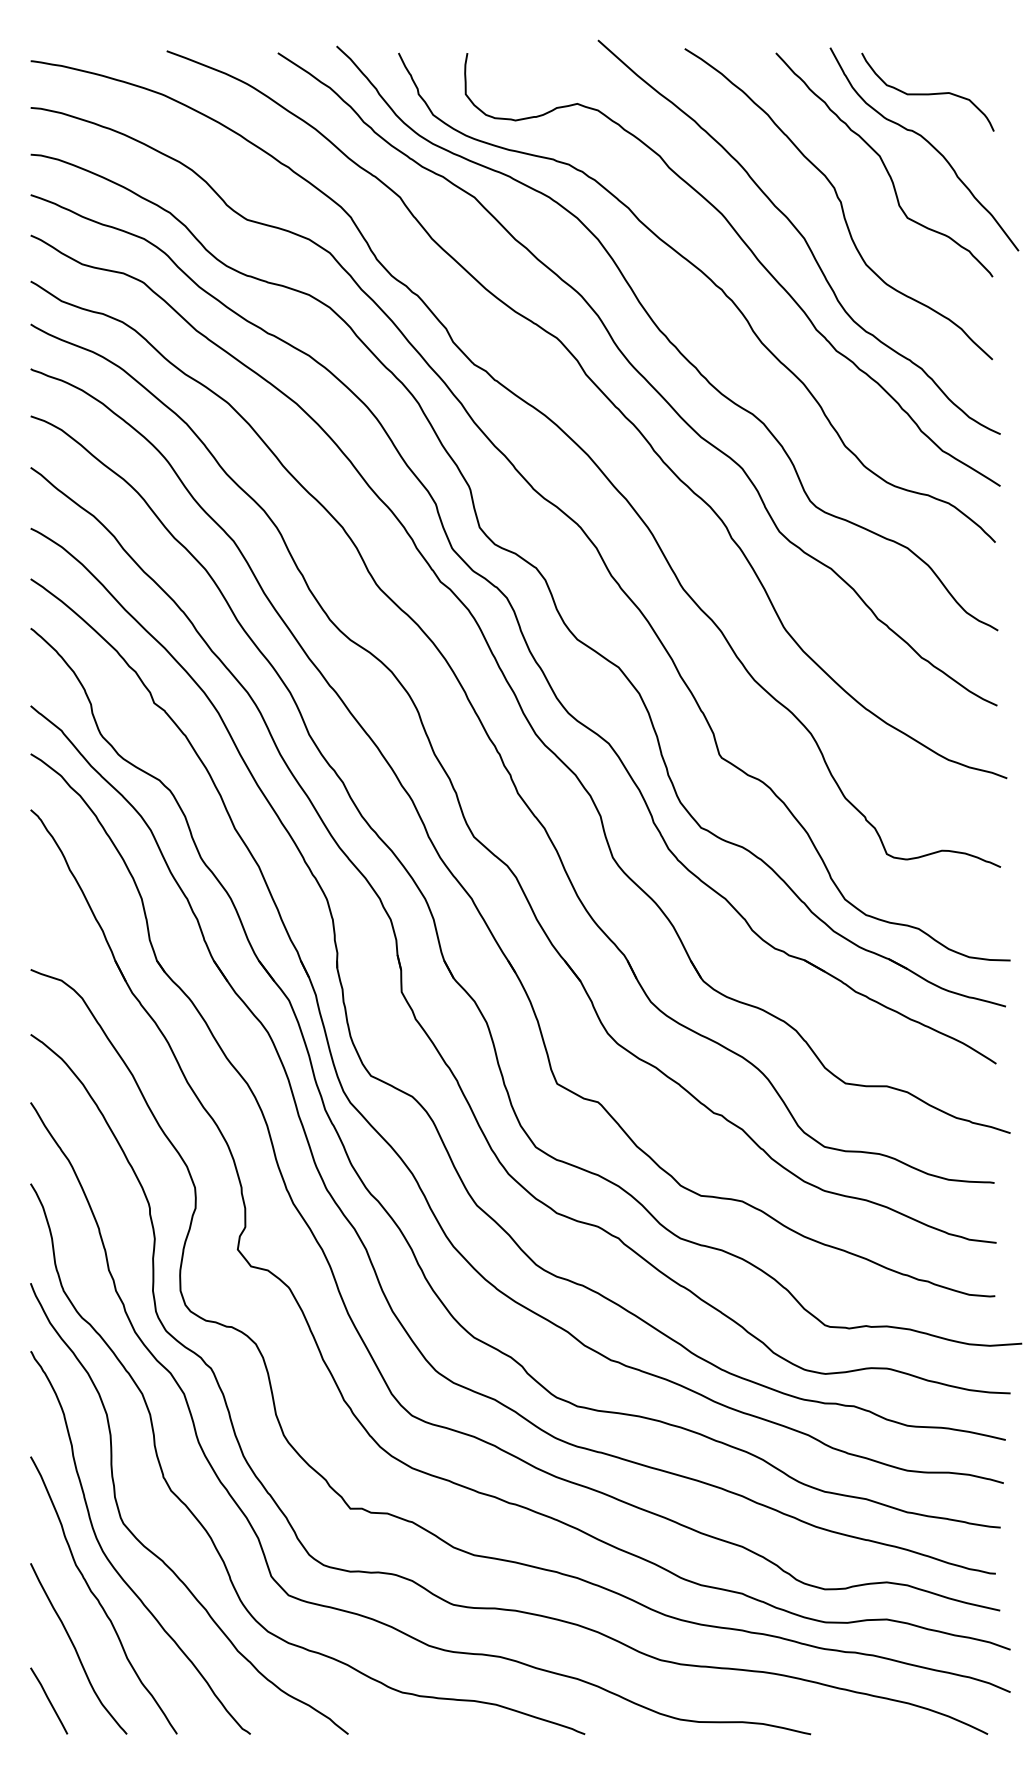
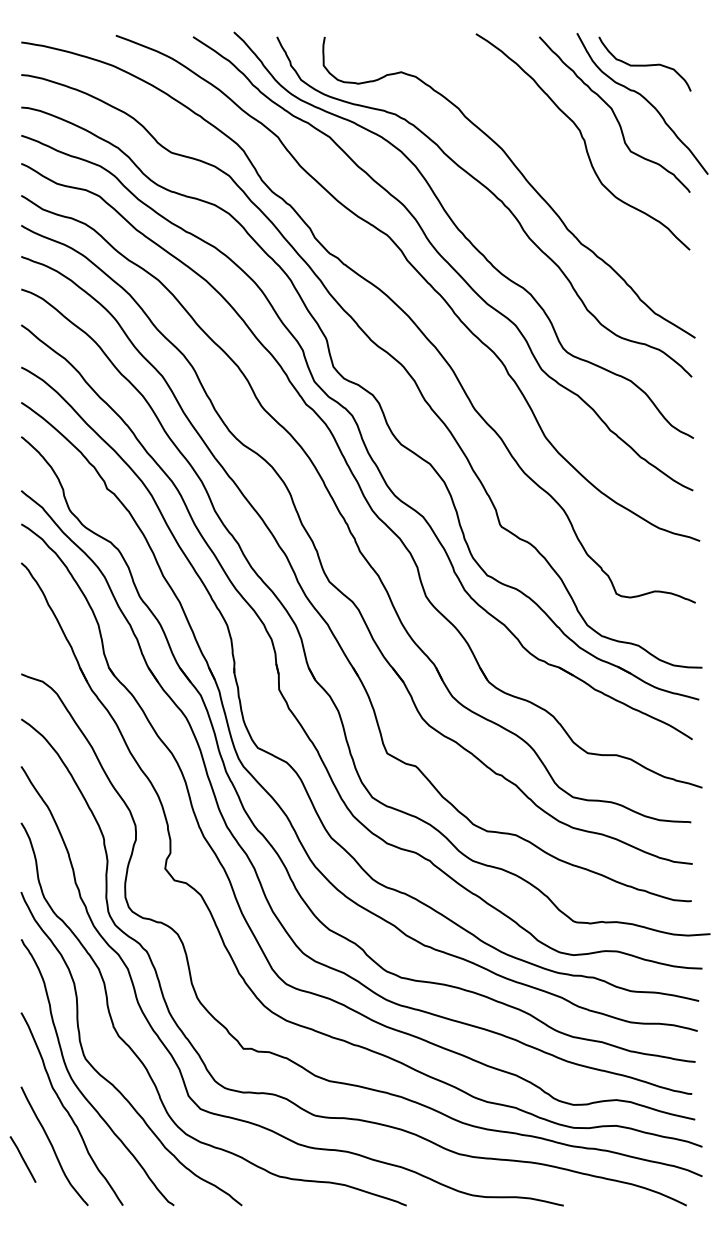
curve: (799, 235) -> (555, 163), removed
line: (48, 1700) -> (22, 1159), moved

